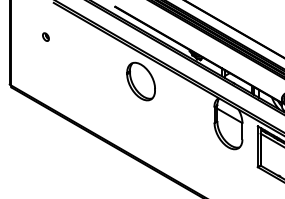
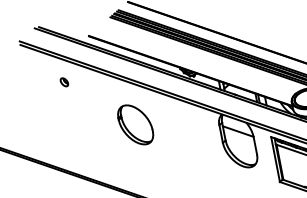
part: (45, 36) -> (63, 81), moved
part: (140, 81) -> (134, 124), moved

